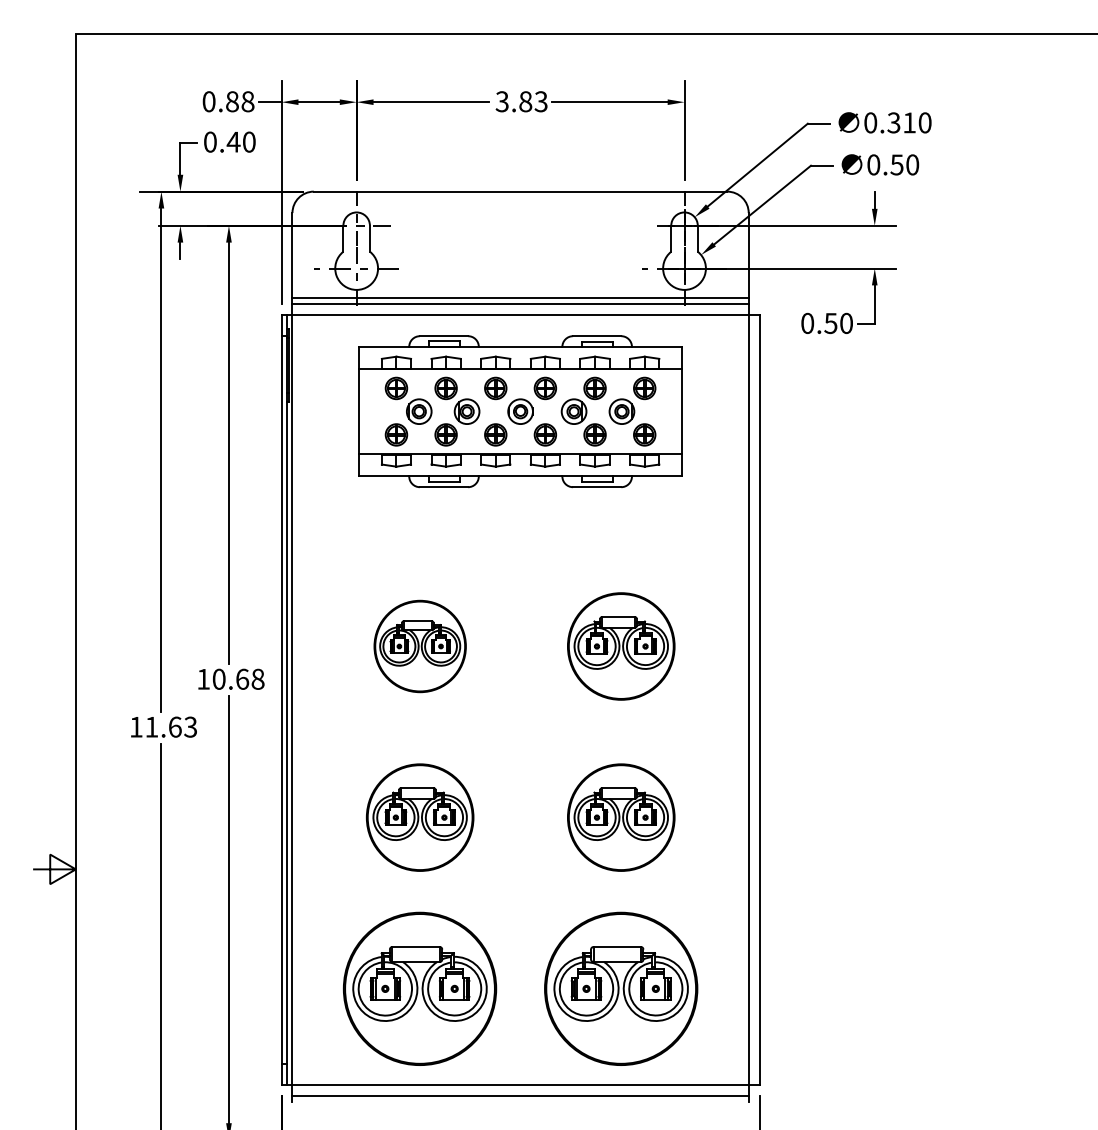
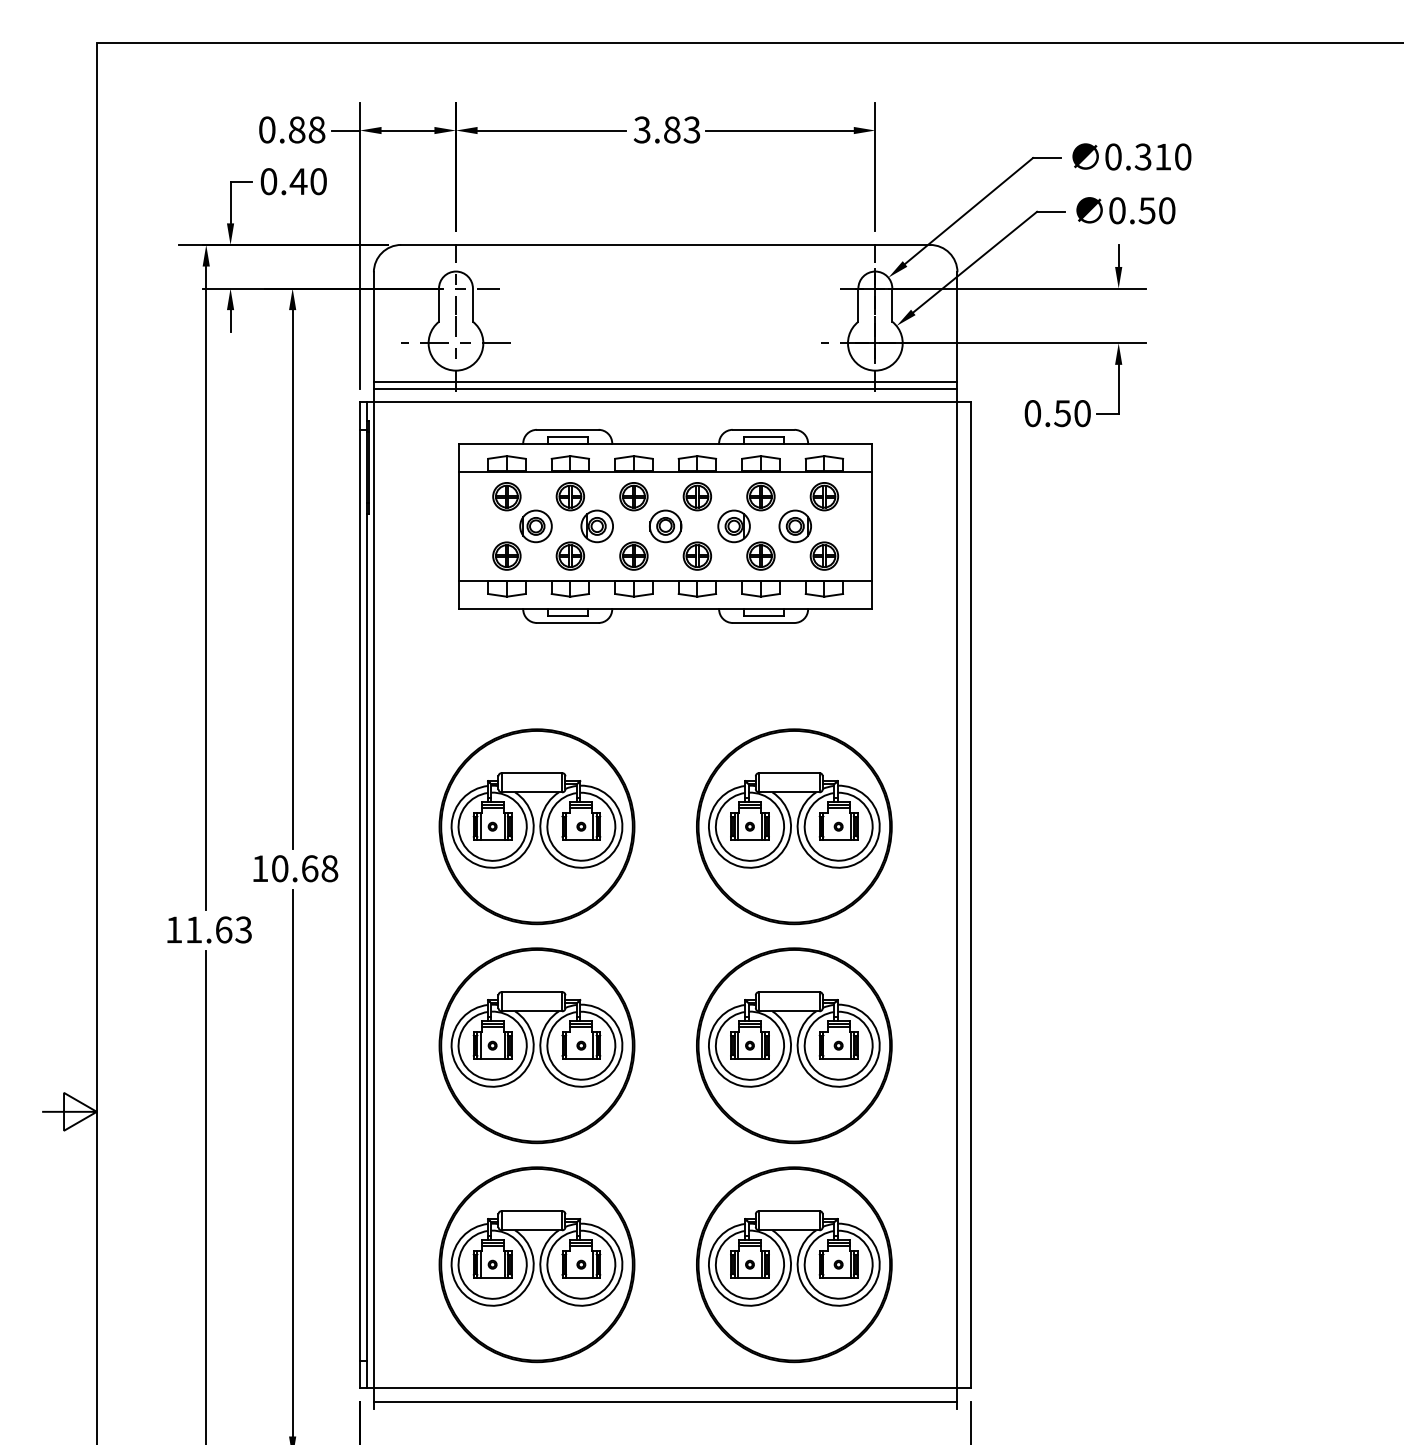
part: (420, 646) -> (537, 826), size x1.67
part: (621, 646) -> (794, 826), size x1.43
part: (420, 817) -> (537, 1045), size x1.43
part: (621, 817) -> (794, 1045), size x1.43

